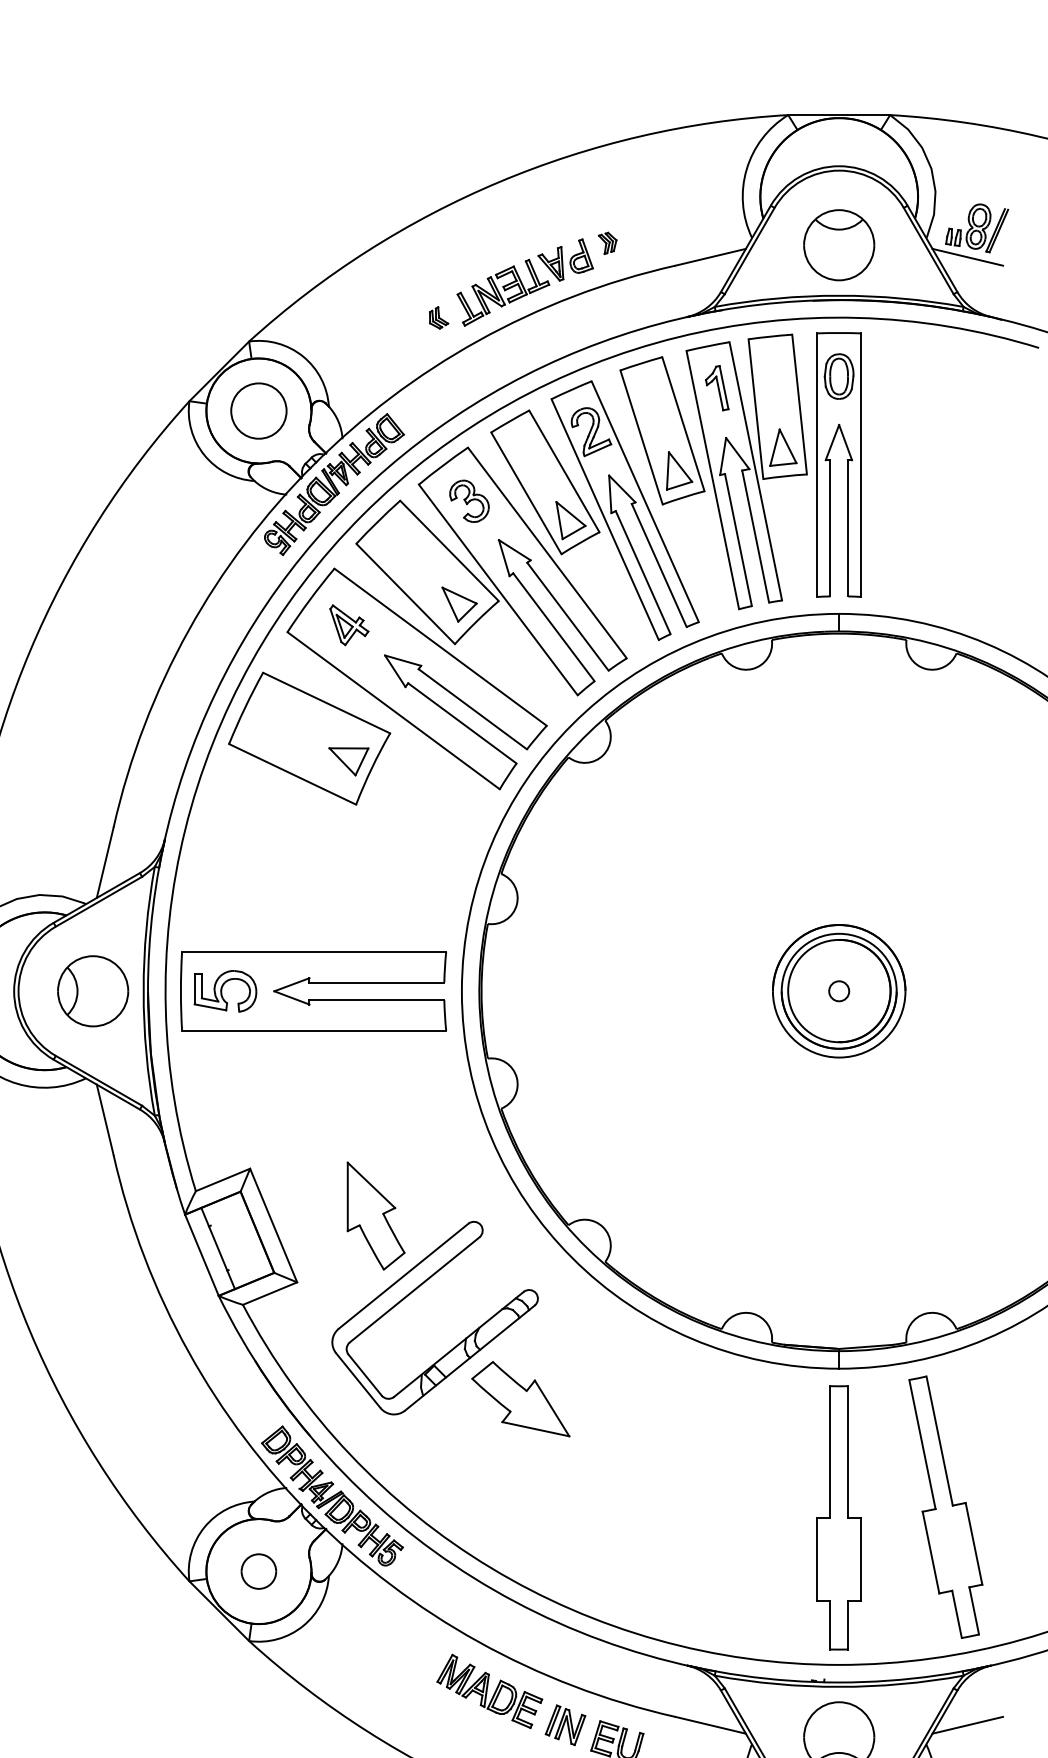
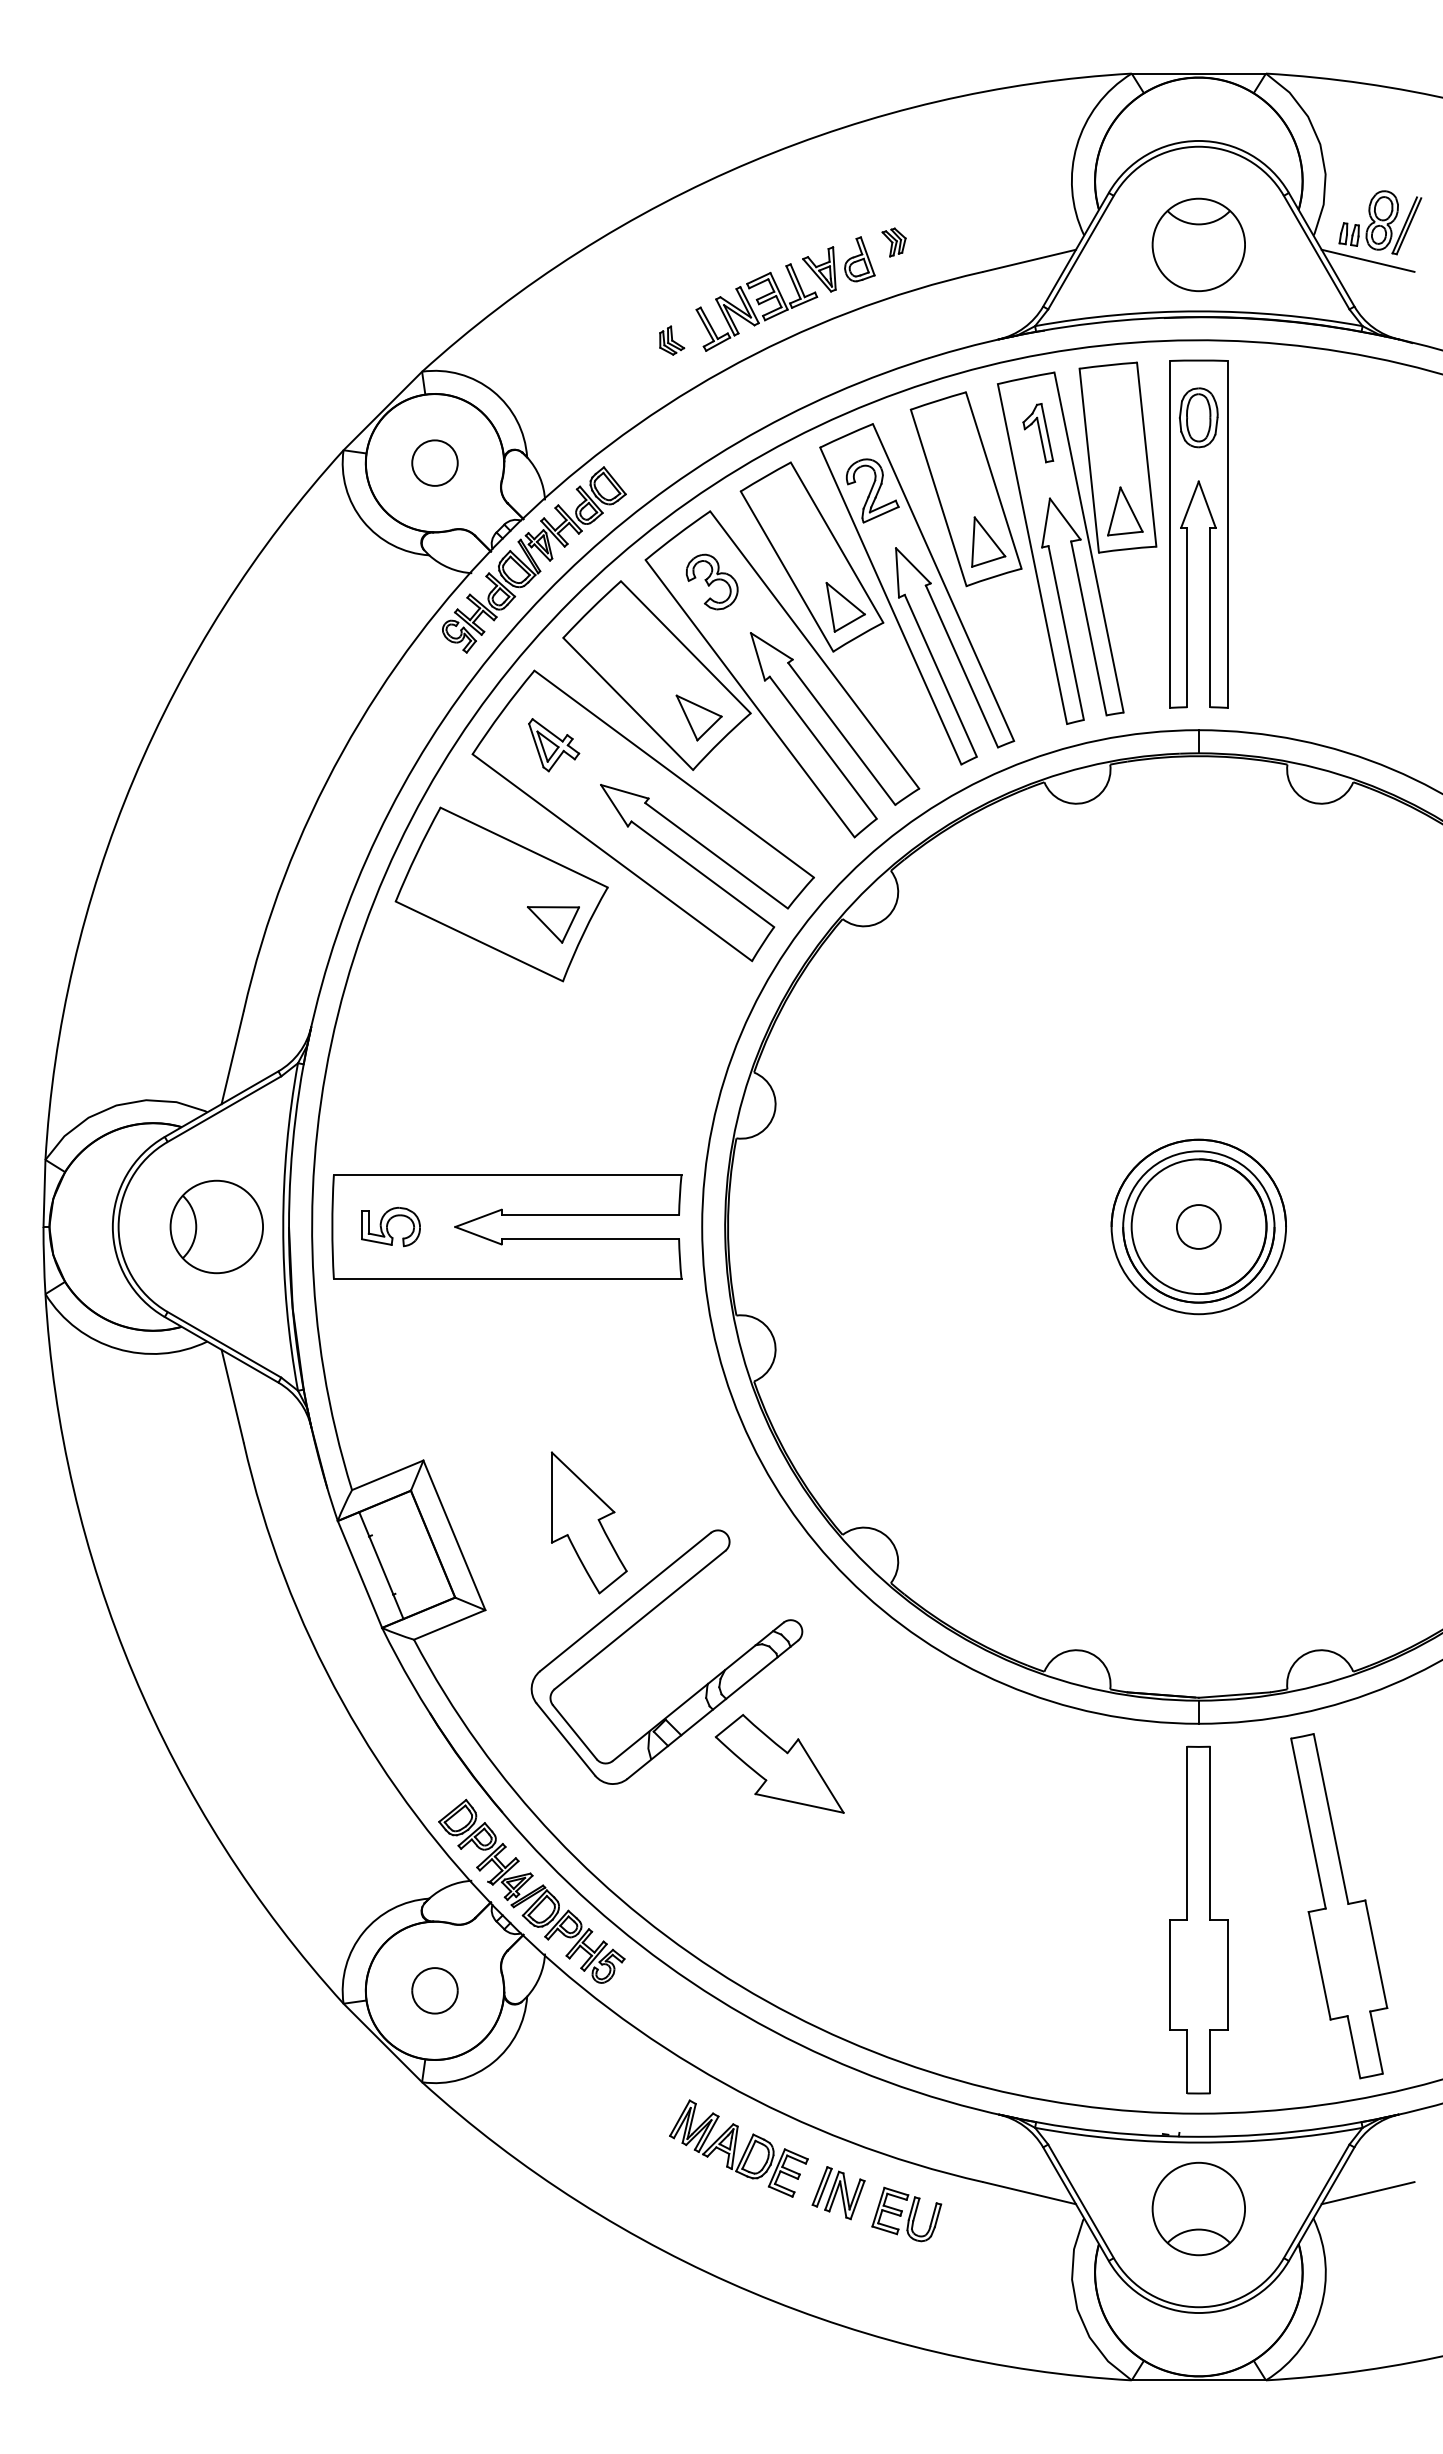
part: (258, 410) -> (434, 462), size x0.62
part: (225, 990) -> (390, 1226), size x0.71
circle: (838, 990) -> (1198, 1226), size x1.67

